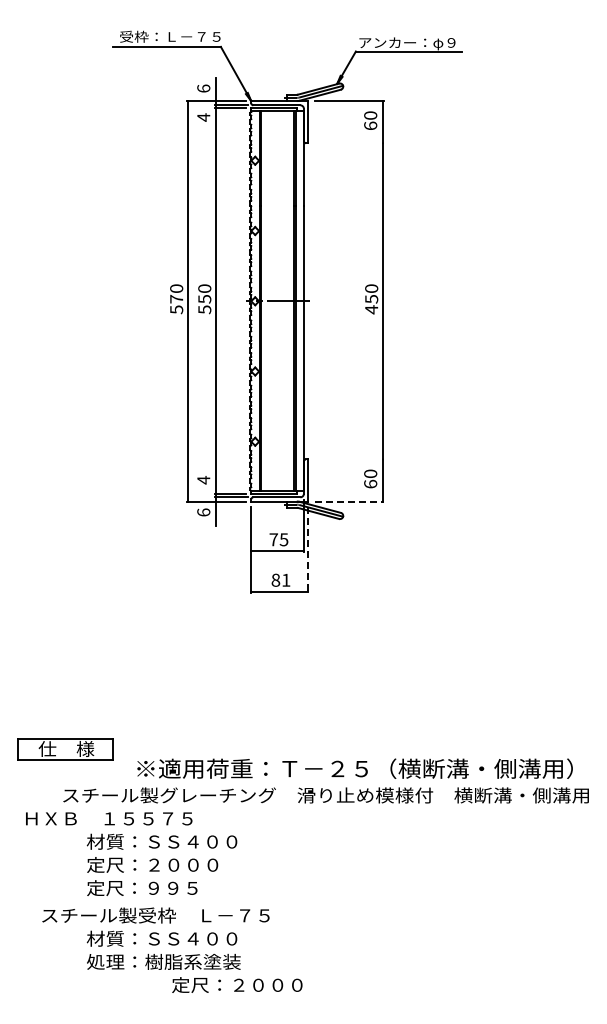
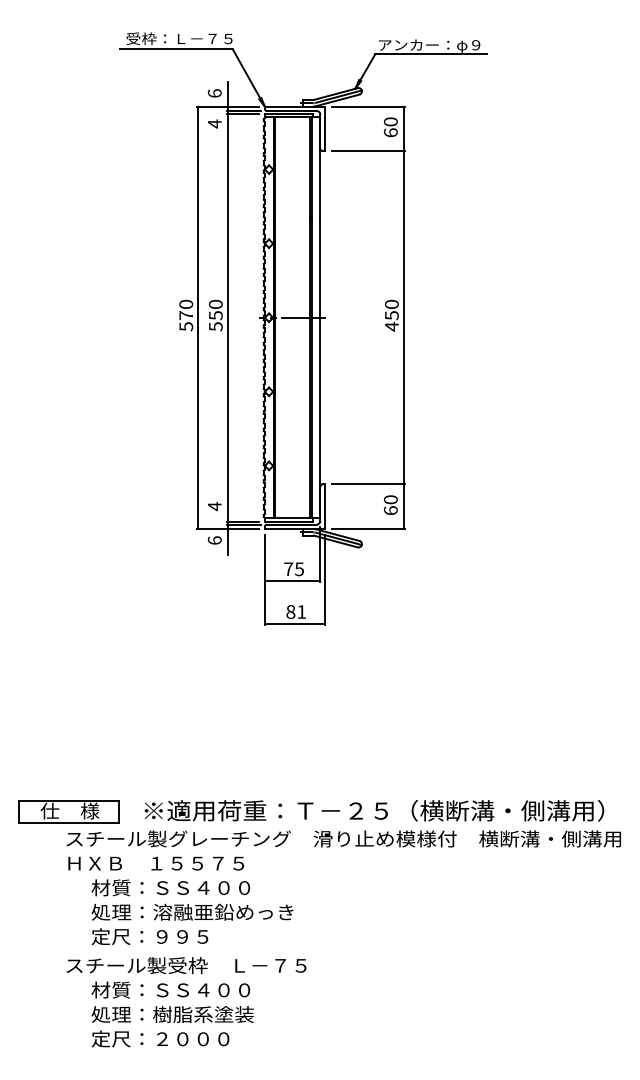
line: (349, 143) -> (368, 151), added
line: (349, 459) -> (368, 484), added
line: (349, 501) -> (368, 528), dashed -> solid
line: (308, 549) -> (325, 579), dashed -> solid
part: (65, 749) -> (68, 811), moved
text: (109, 818) -> (156, 863), moved
text: (182, 864) -> (192, 911), 定尺：２０００ -> 処理：溶融亜鉛めっき
text: (155, 915) -> (186, 965), moved
text: (237, 984) -> (160, 1038), moved

